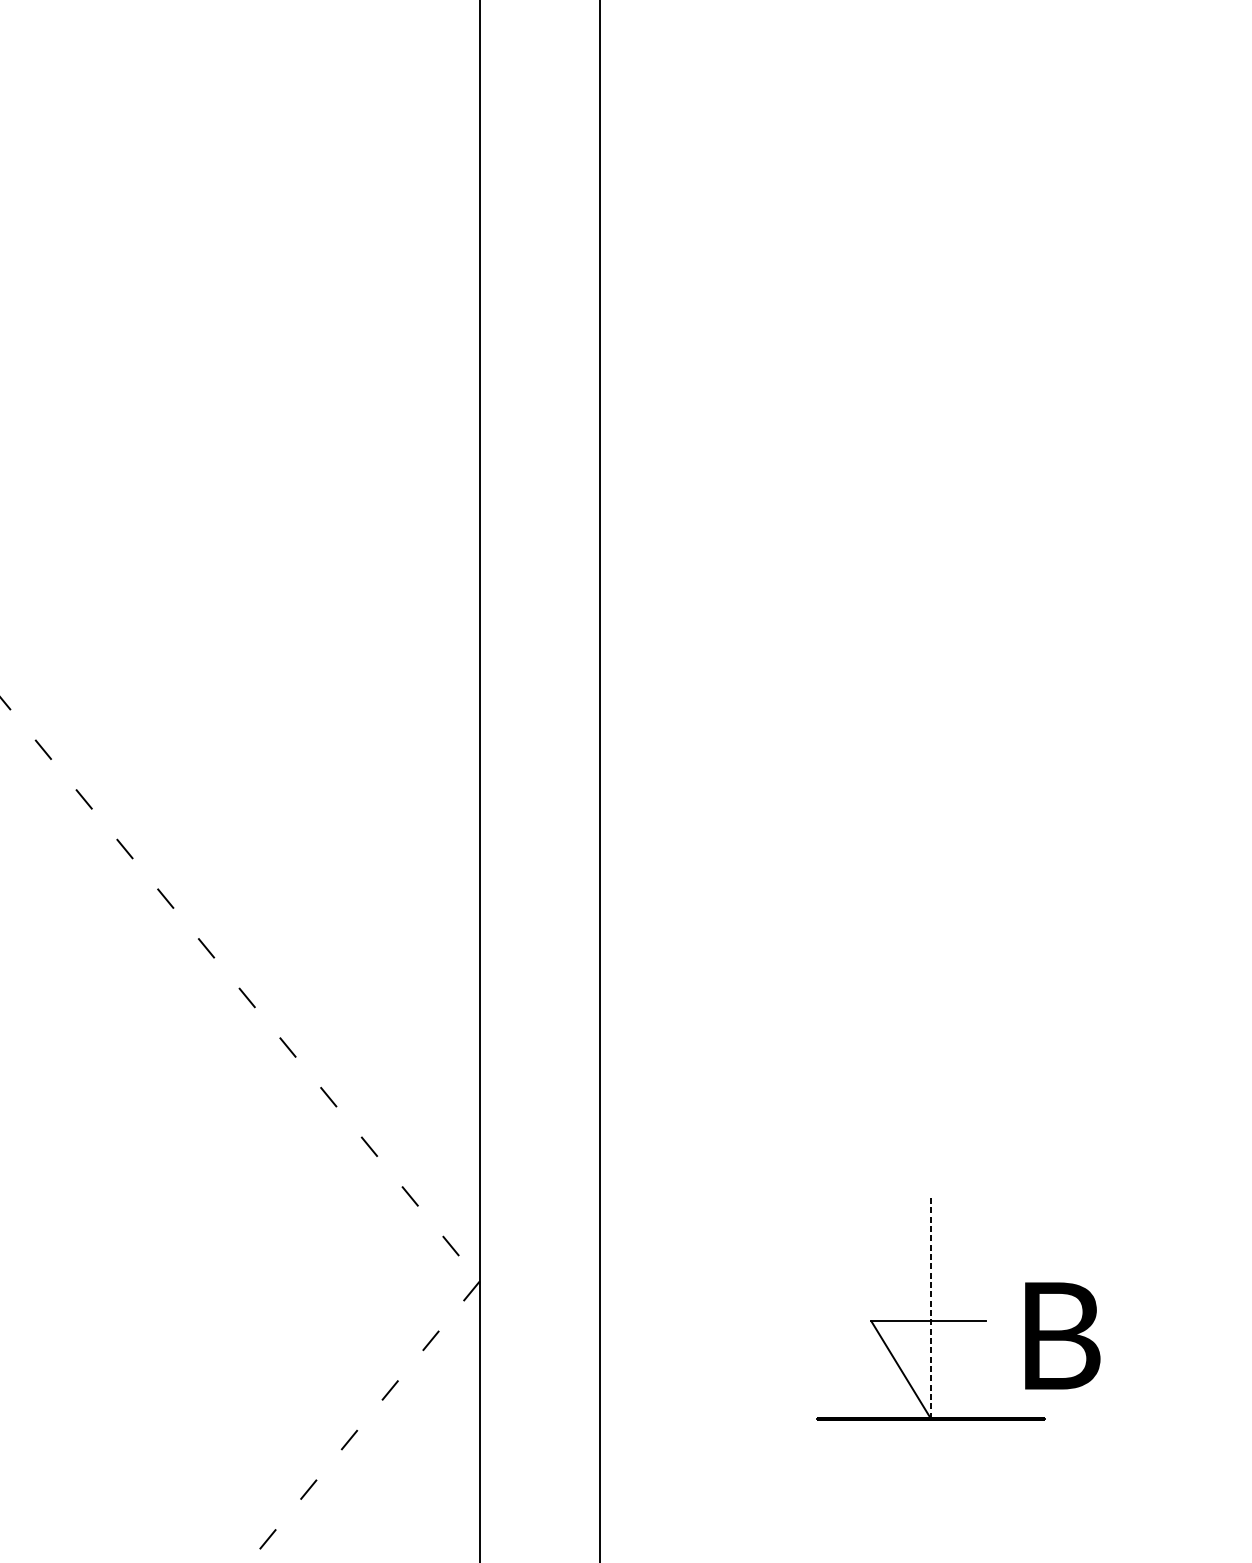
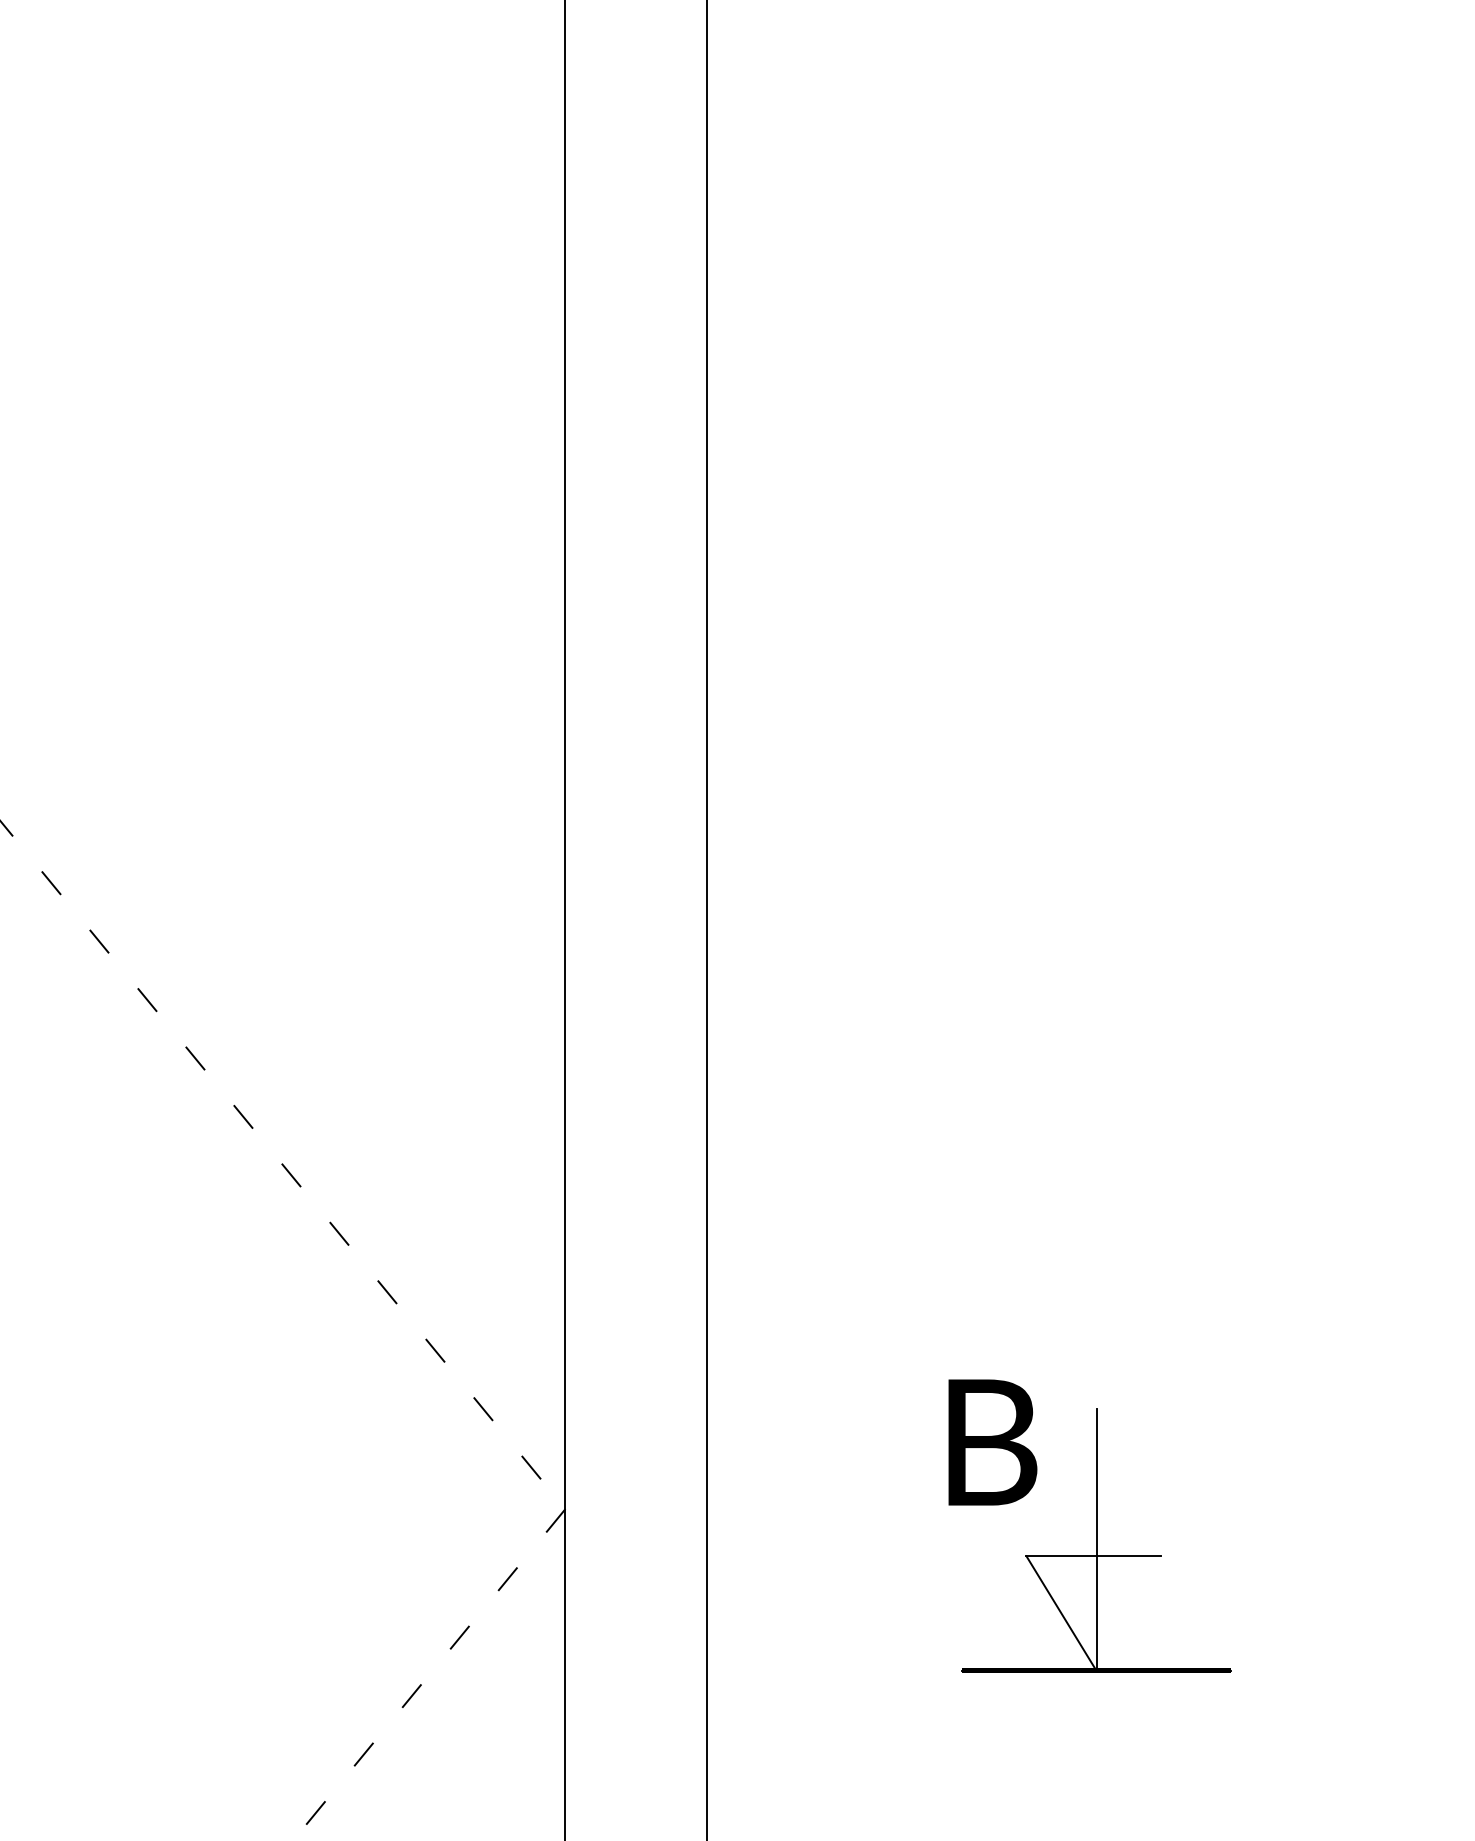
line: (930, 1307) -> (1096, 1539), dashed -> solid
text: (1062, 1335) -> (992, 1442), moved

